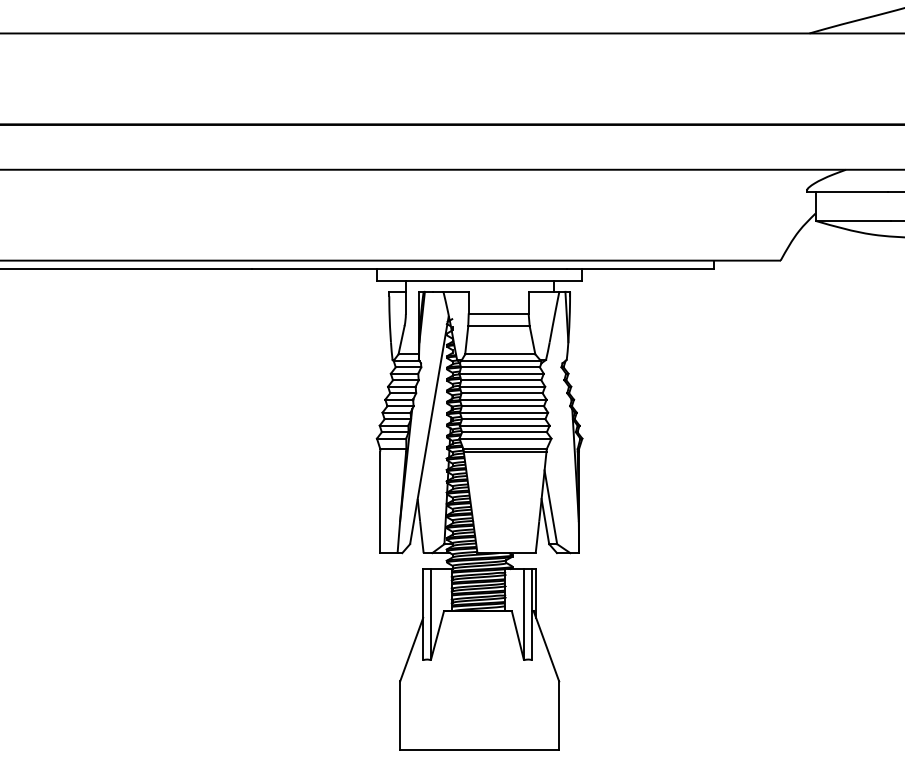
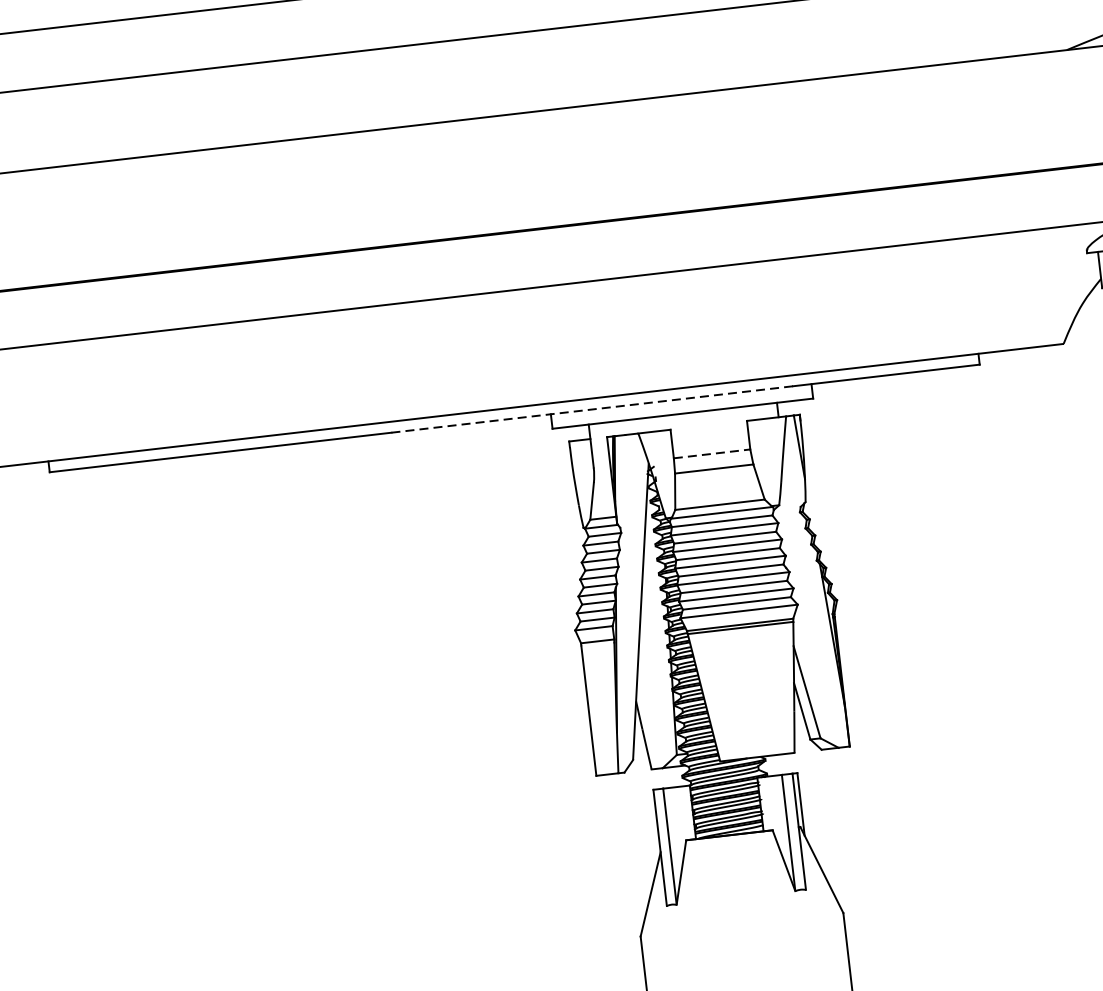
line: (409, 269) -> (591, 409), solid -> dashed
line: (498, 314) -> (711, 454), solid -> dashed

